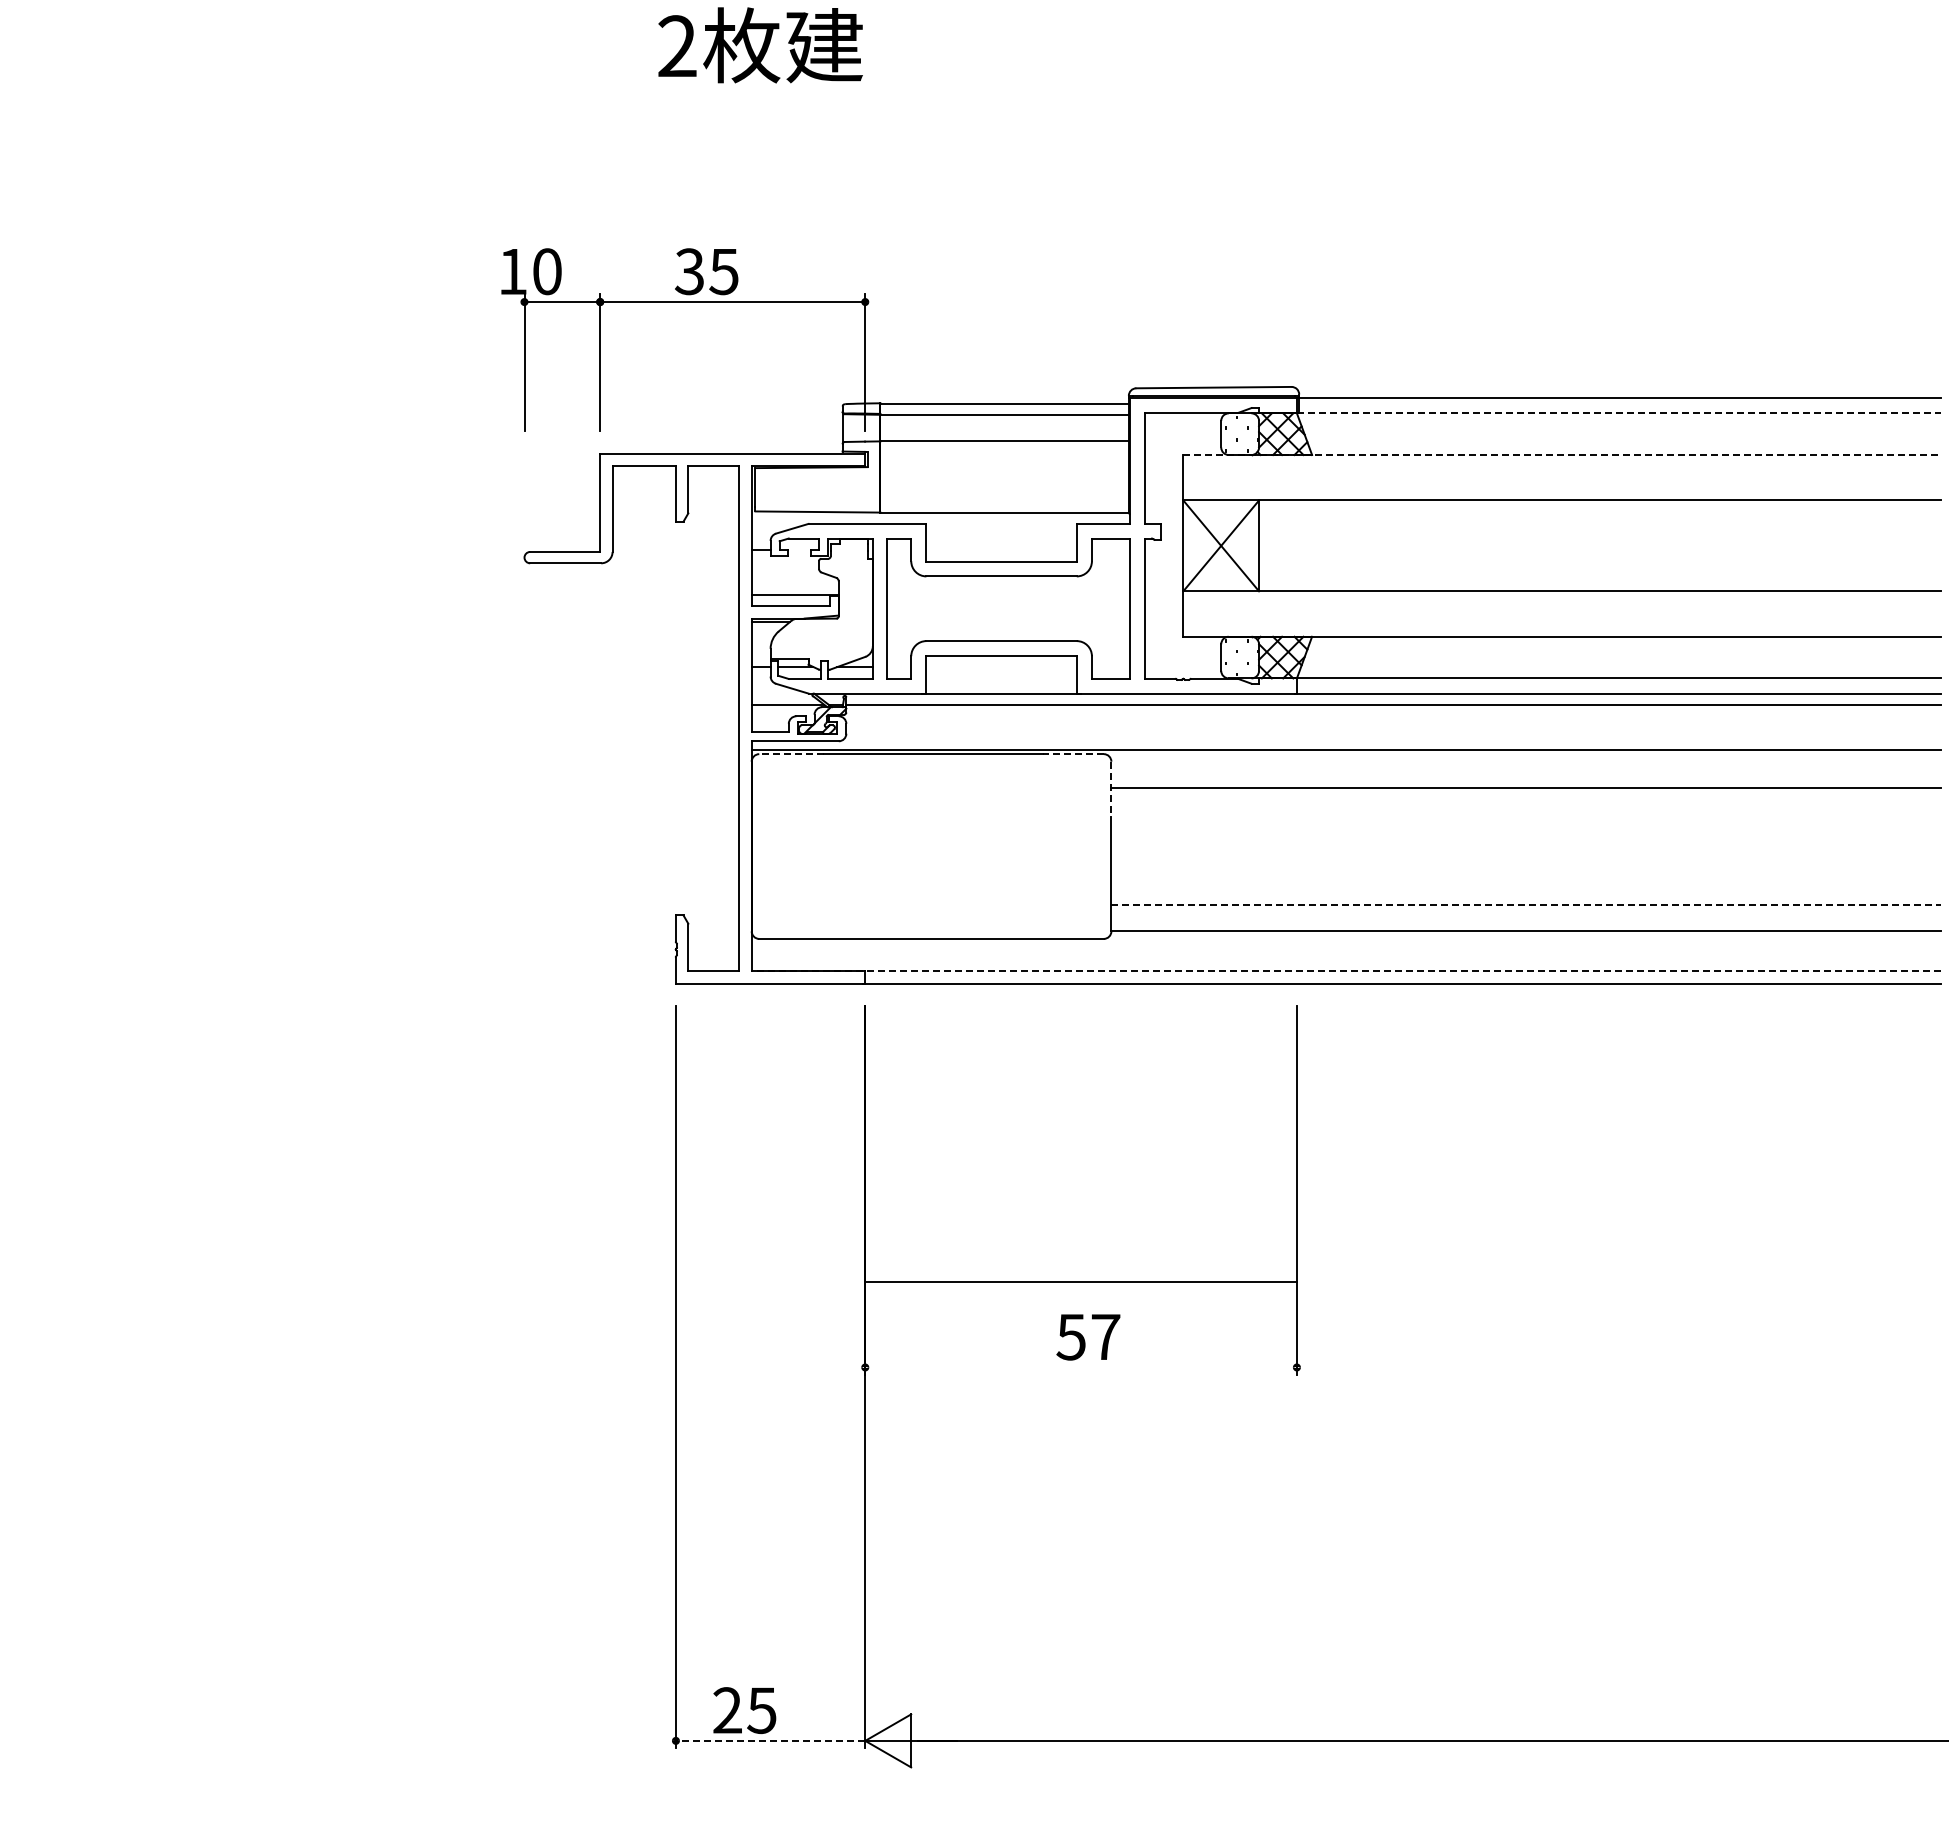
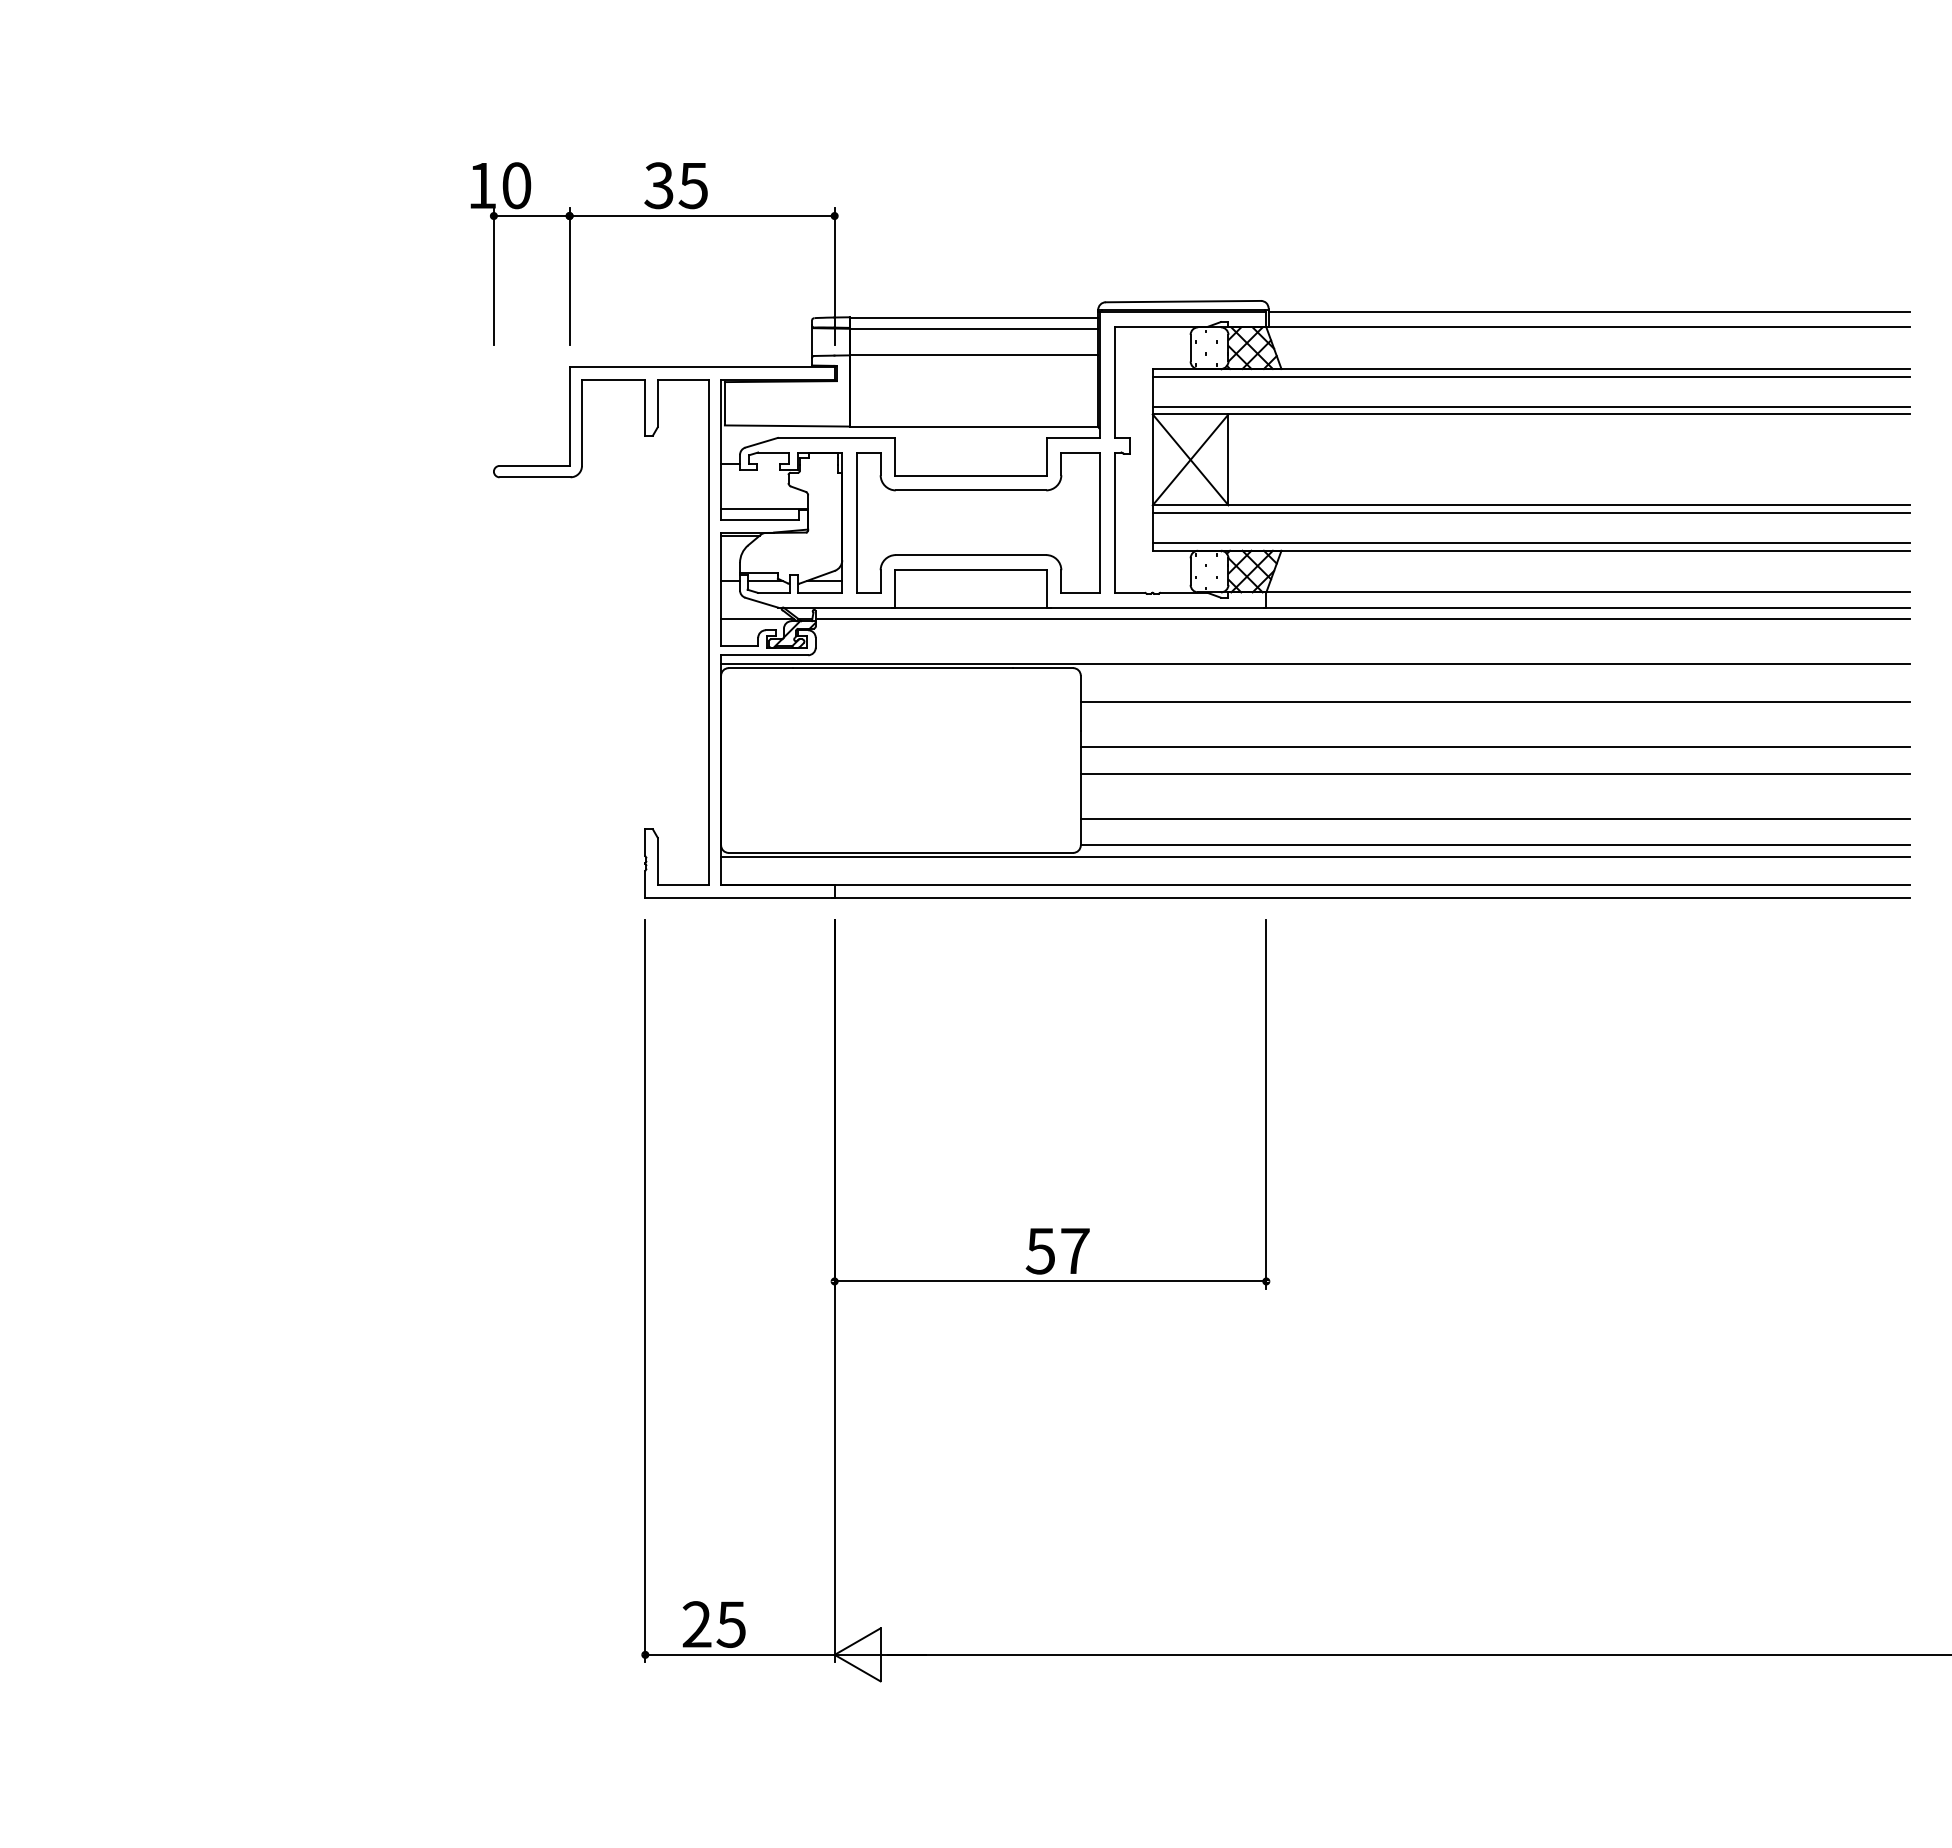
line: (1619, 413) -> (1588, 327), dashed -> solid
line: (1562, 455) -> (1531, 369), dashed -> solid
line: (1562, 462) -> (1531, 376), added
line: (1562, 492) -> (1531, 406), added
line: (1562, 598) -> (1531, 512), added
line: (1562, 629) -> (1531, 543), added
line: (791, 754) -> (760, 668), dashed -> solid
line: (1073, 754) -> (1042, 668), dashed -> solid
line: (1111, 789) -> (1080, 703), dashed -> solid
line: (1526, 833) -> (1495, 747), added
line: (1526, 859) -> (1495, 773), added
line: (1526, 904) -> (1495, 818), dashed -> solid
line: (1346, 942) -> (1315, 856), added
line: (1347, 971) -> (1316, 885), dashed -> solid
line: (1081, 1282) -> (1050, 1281), moved
line: (771, 1740) -> (740, 1654), dashed -> solid

